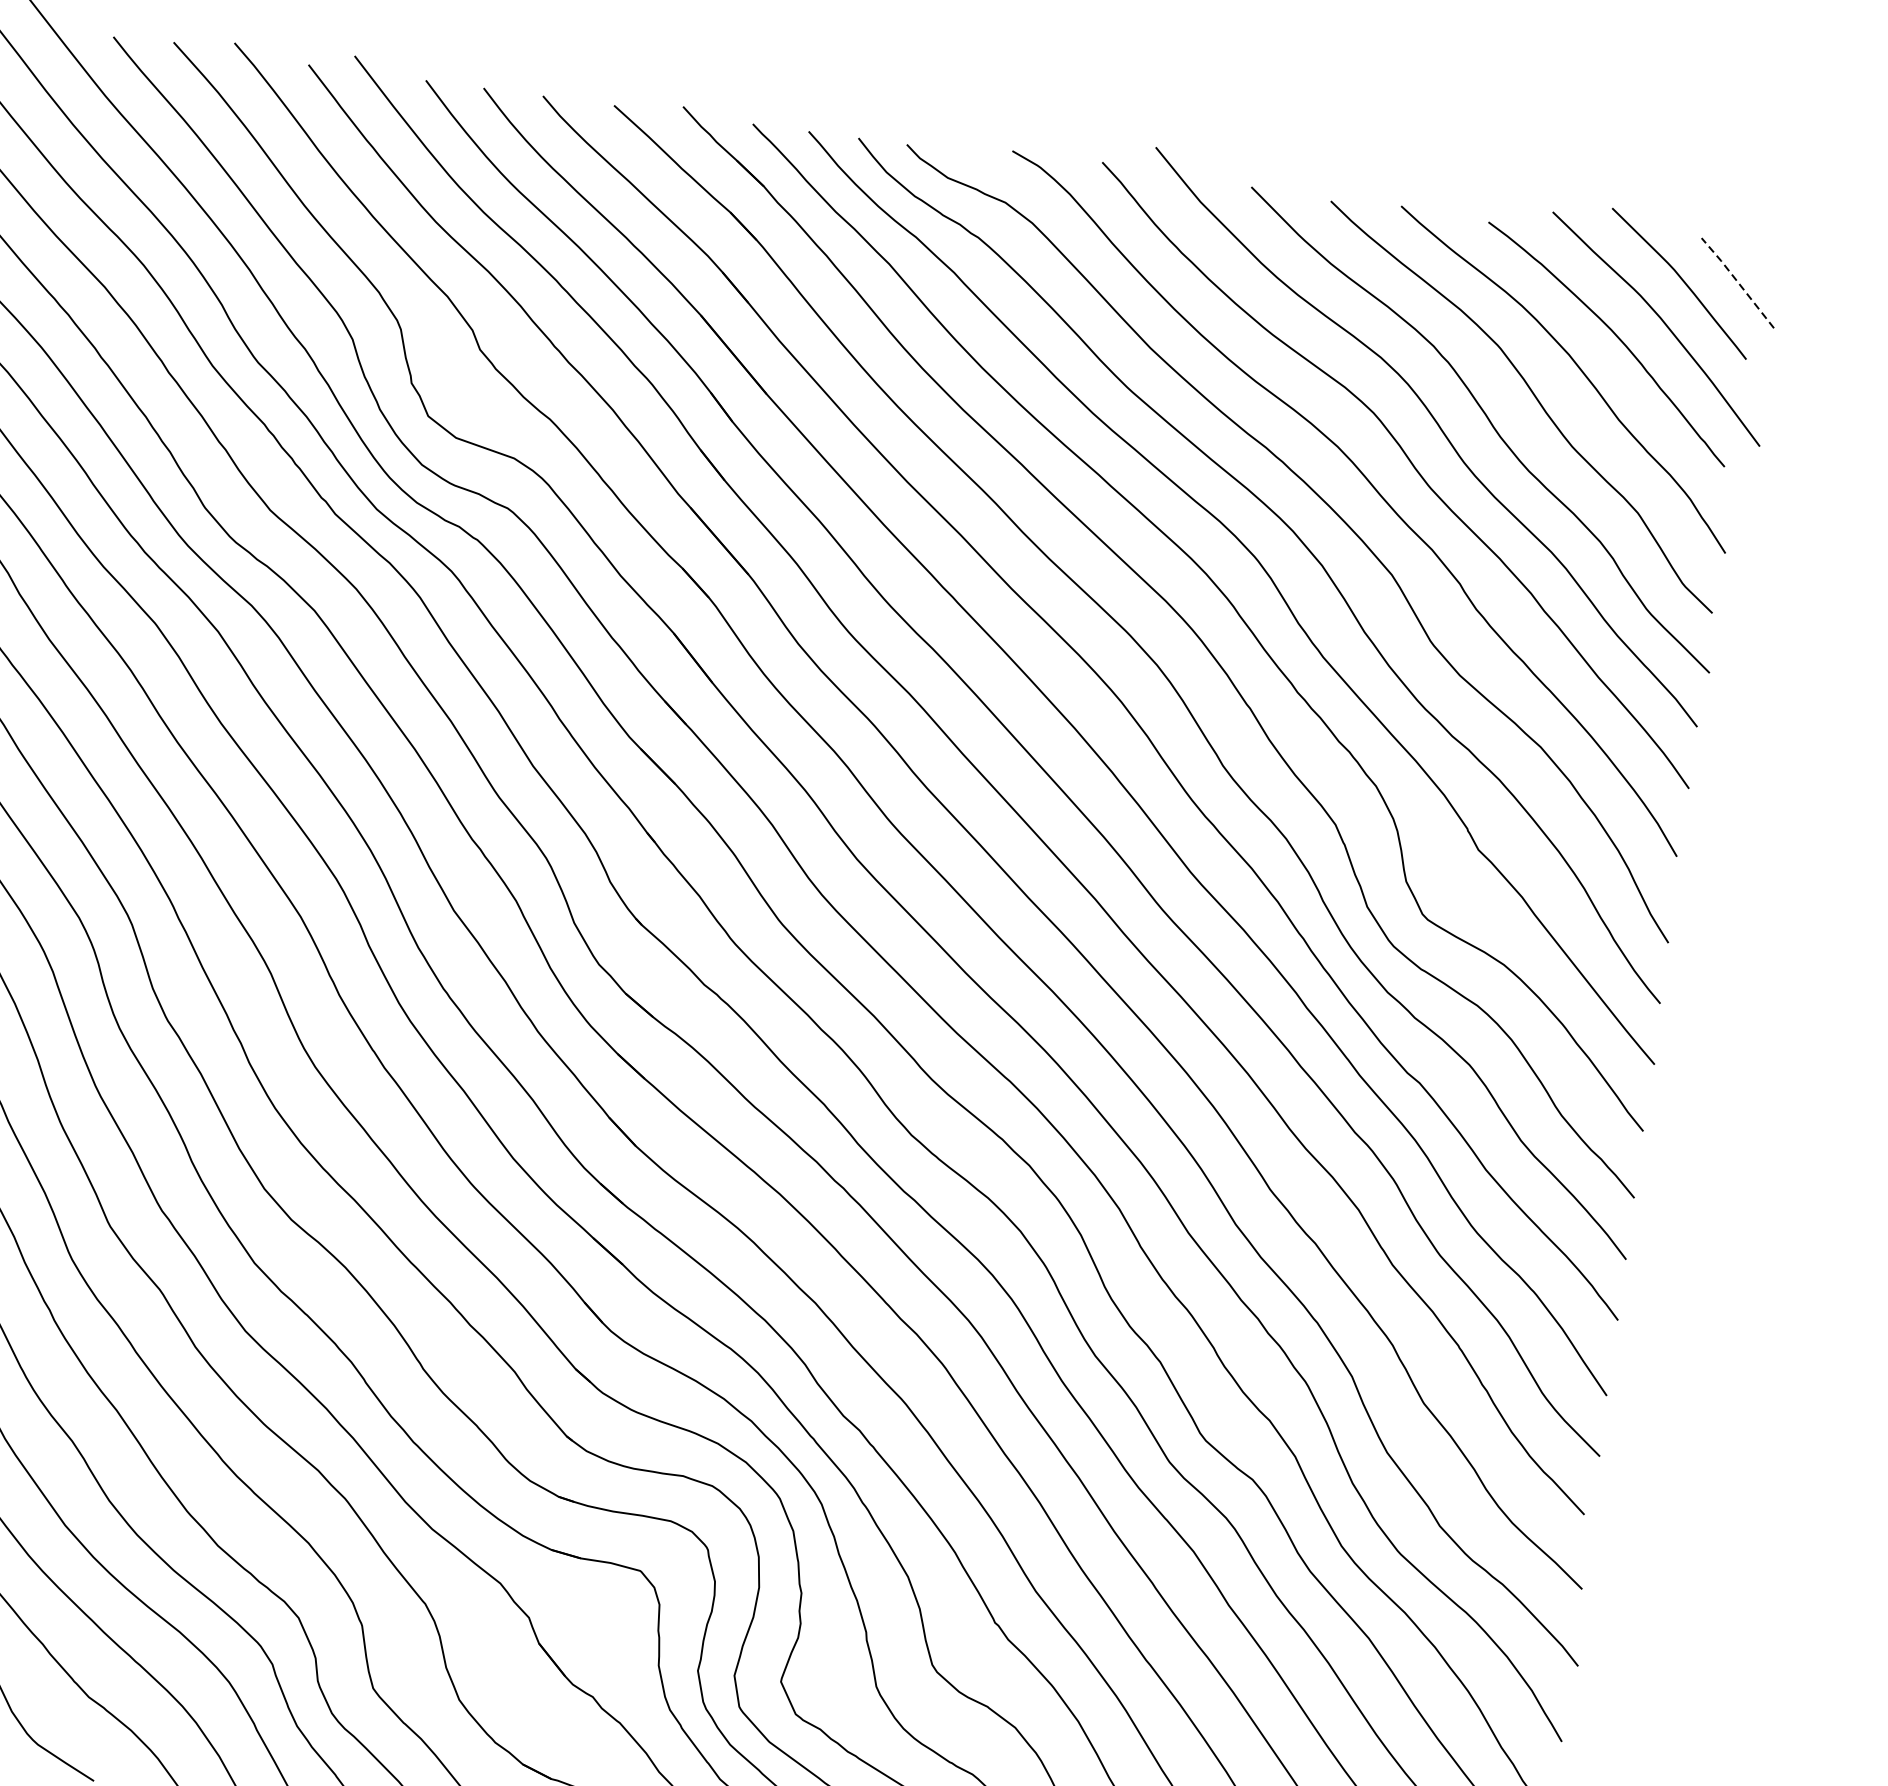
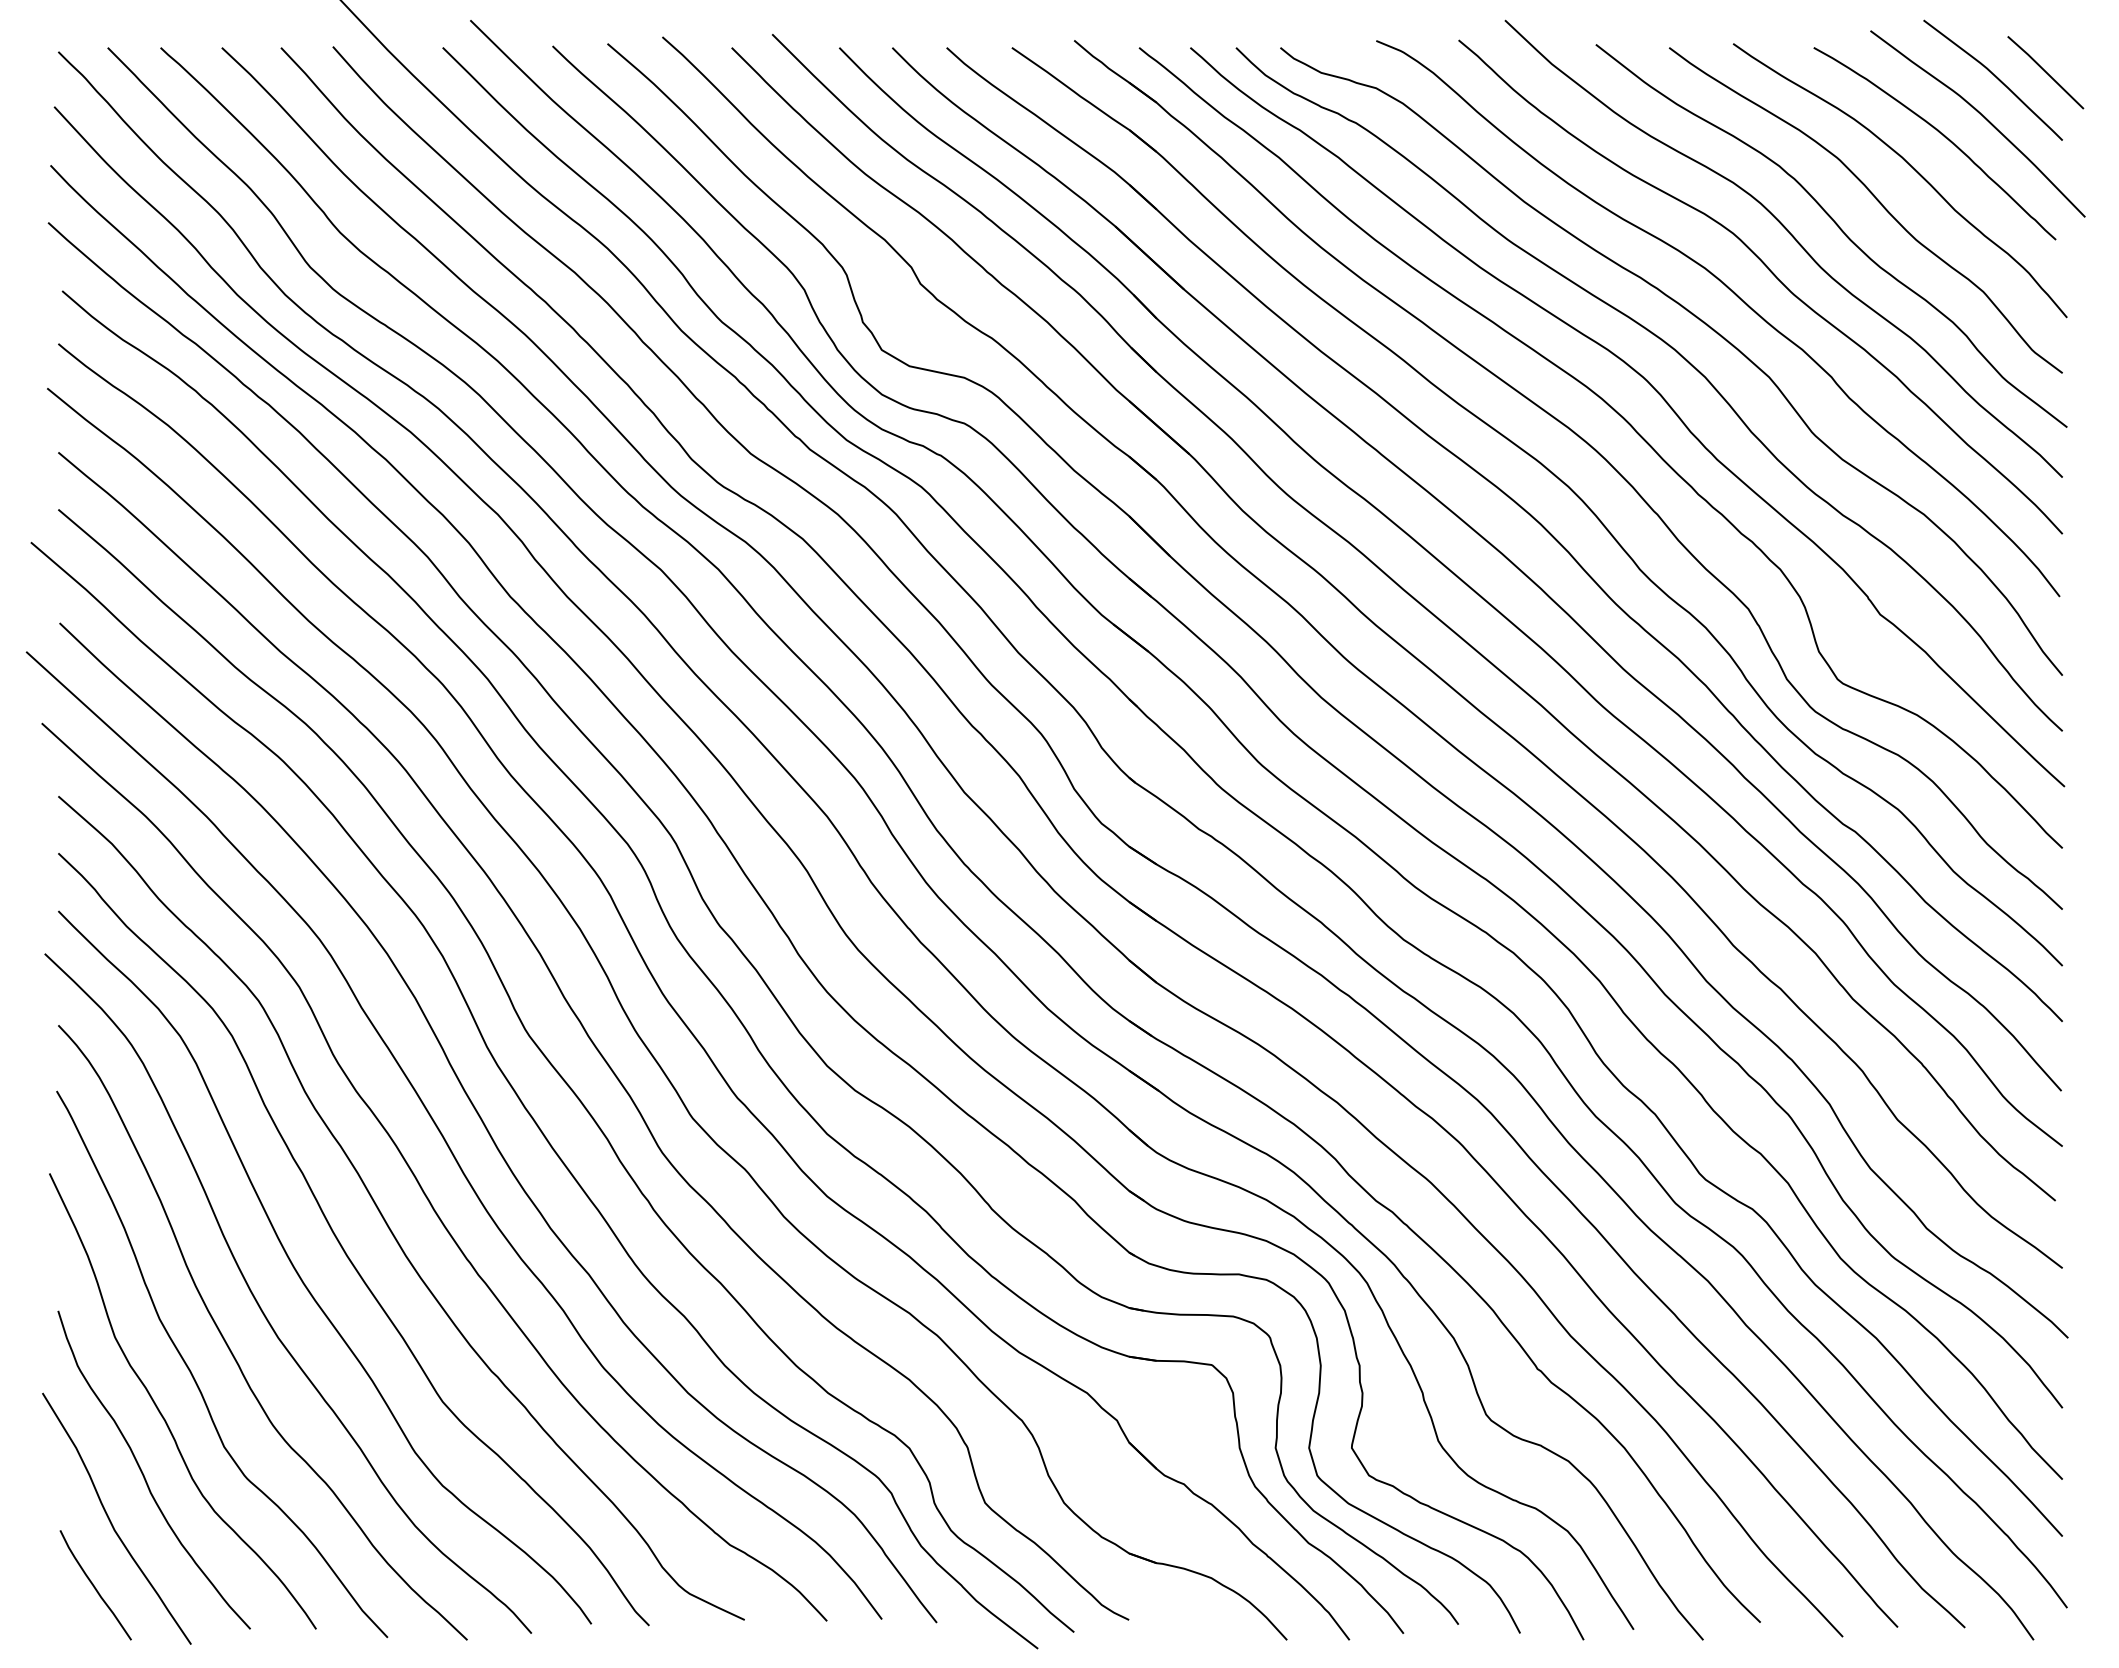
line: (1737, 281) -> (2045, 71), dashed -> solid

